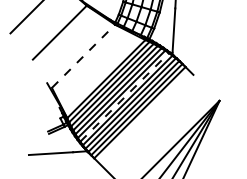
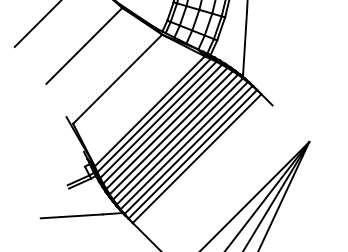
line: (83, 56) -> (117, 79), dashed -> solid
line: (124, 96) -> (175, 136), dashed -> solid

